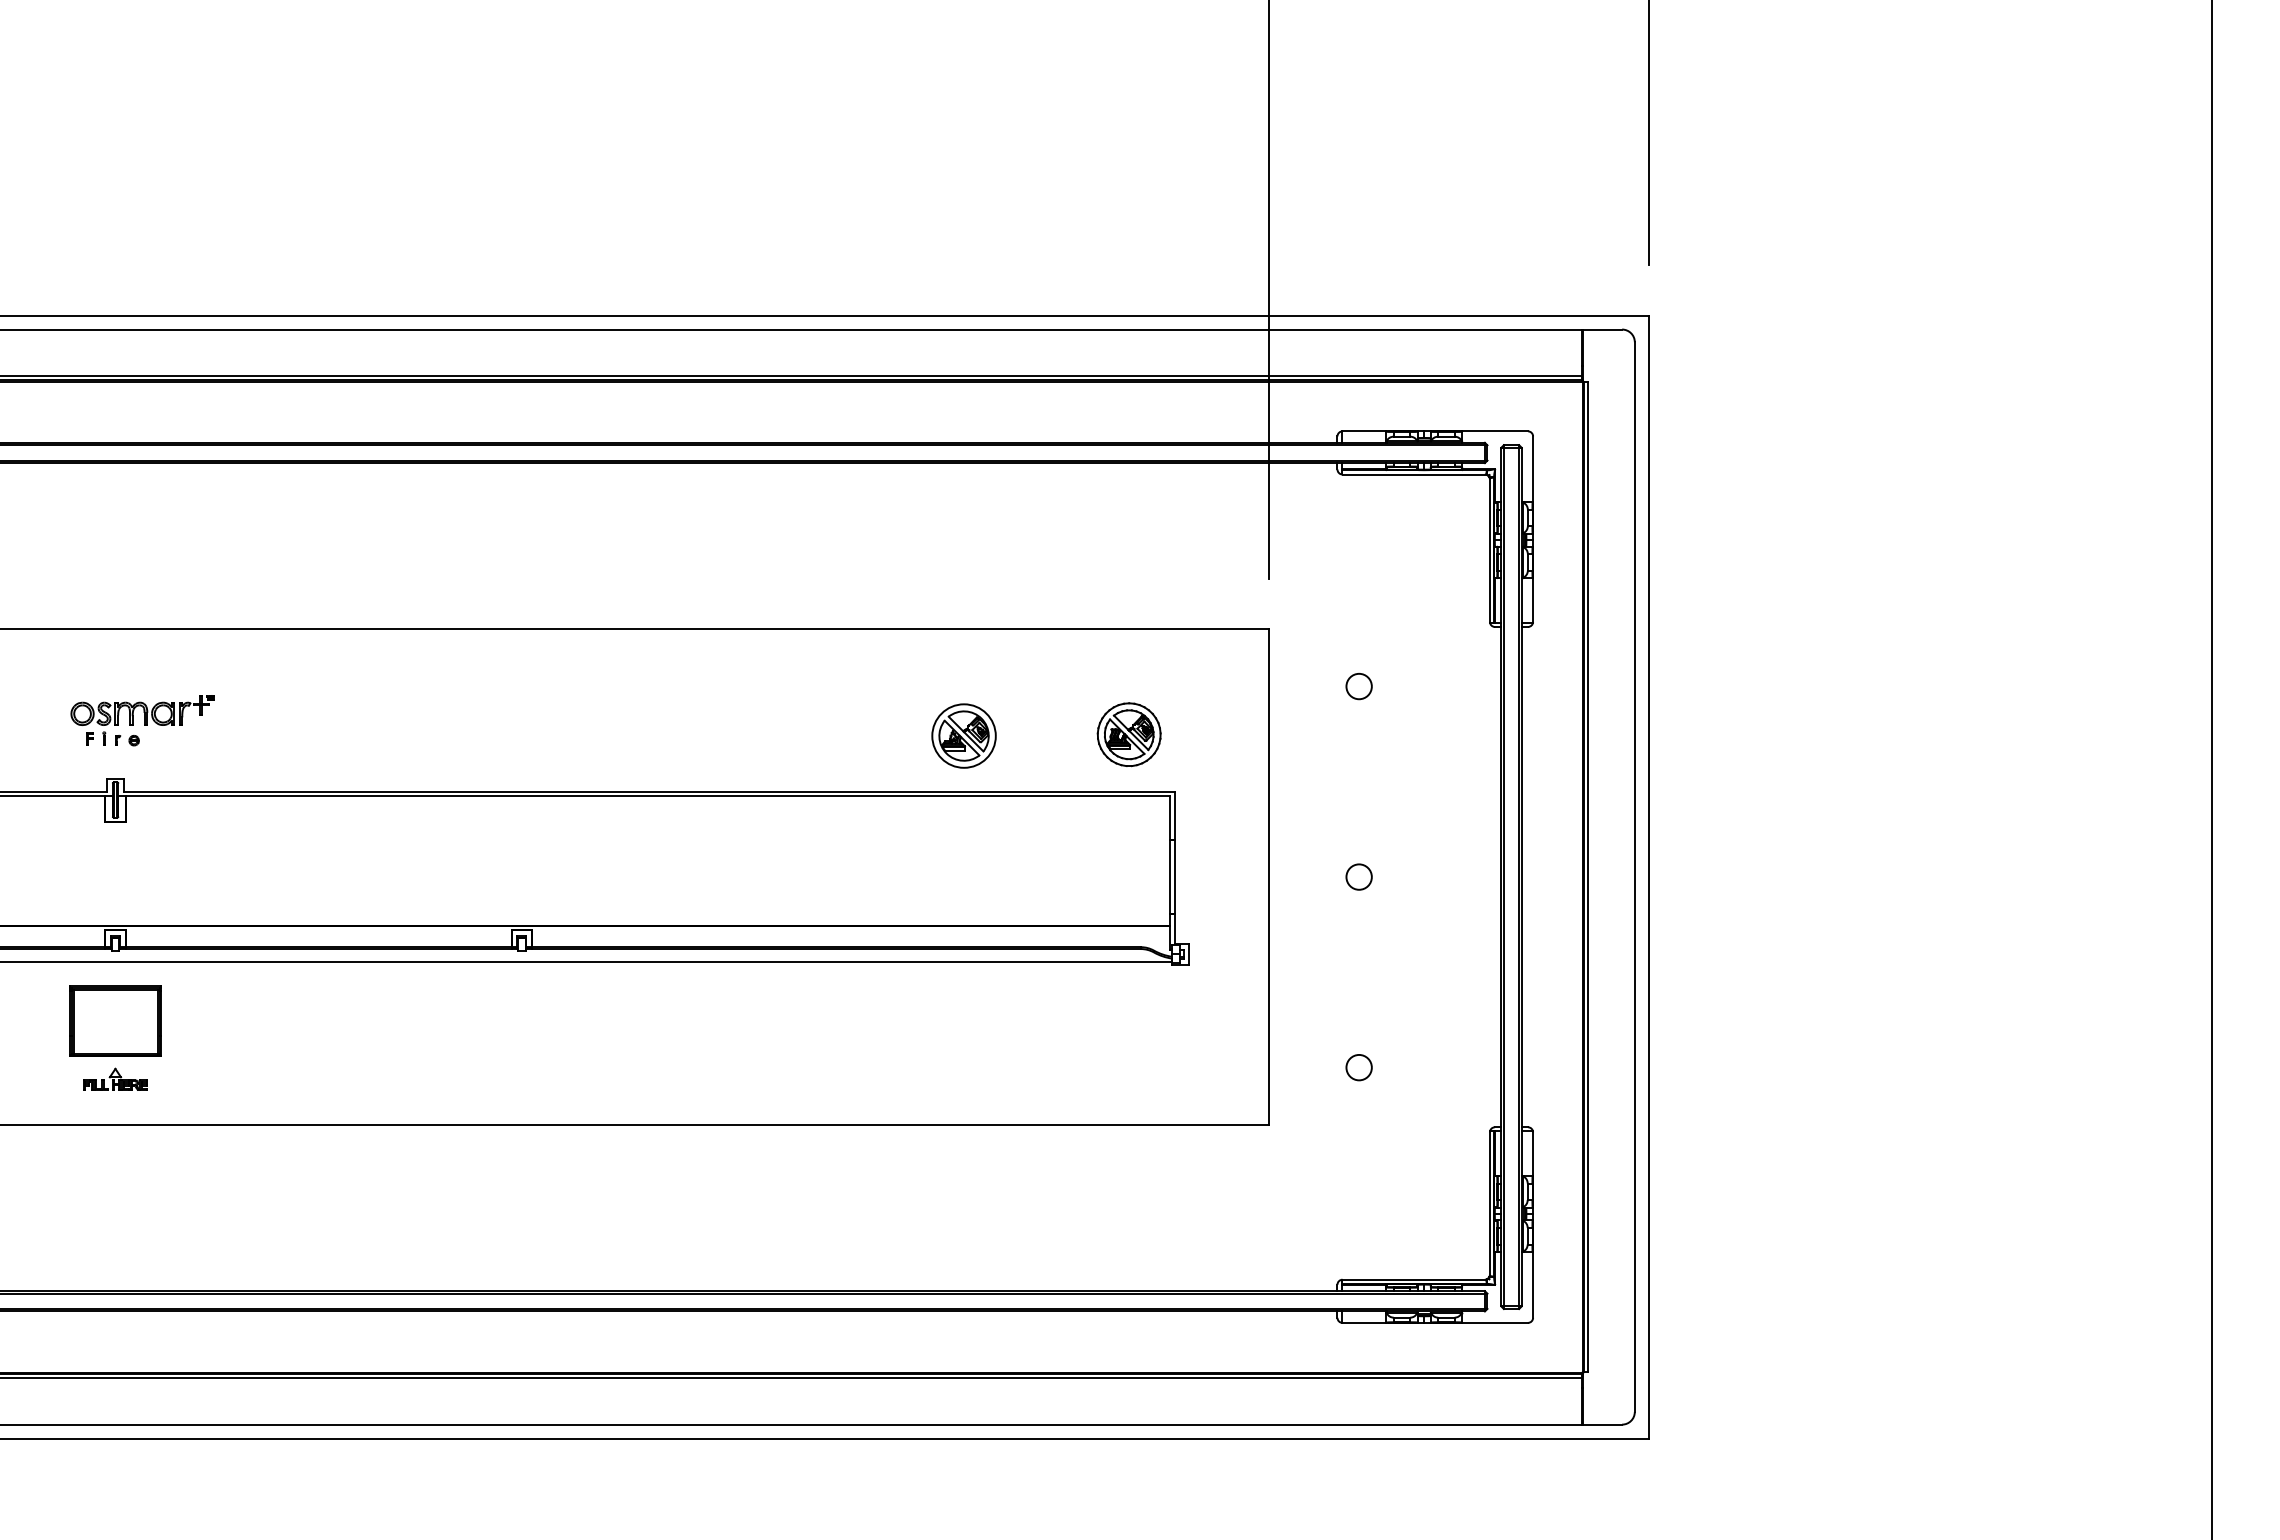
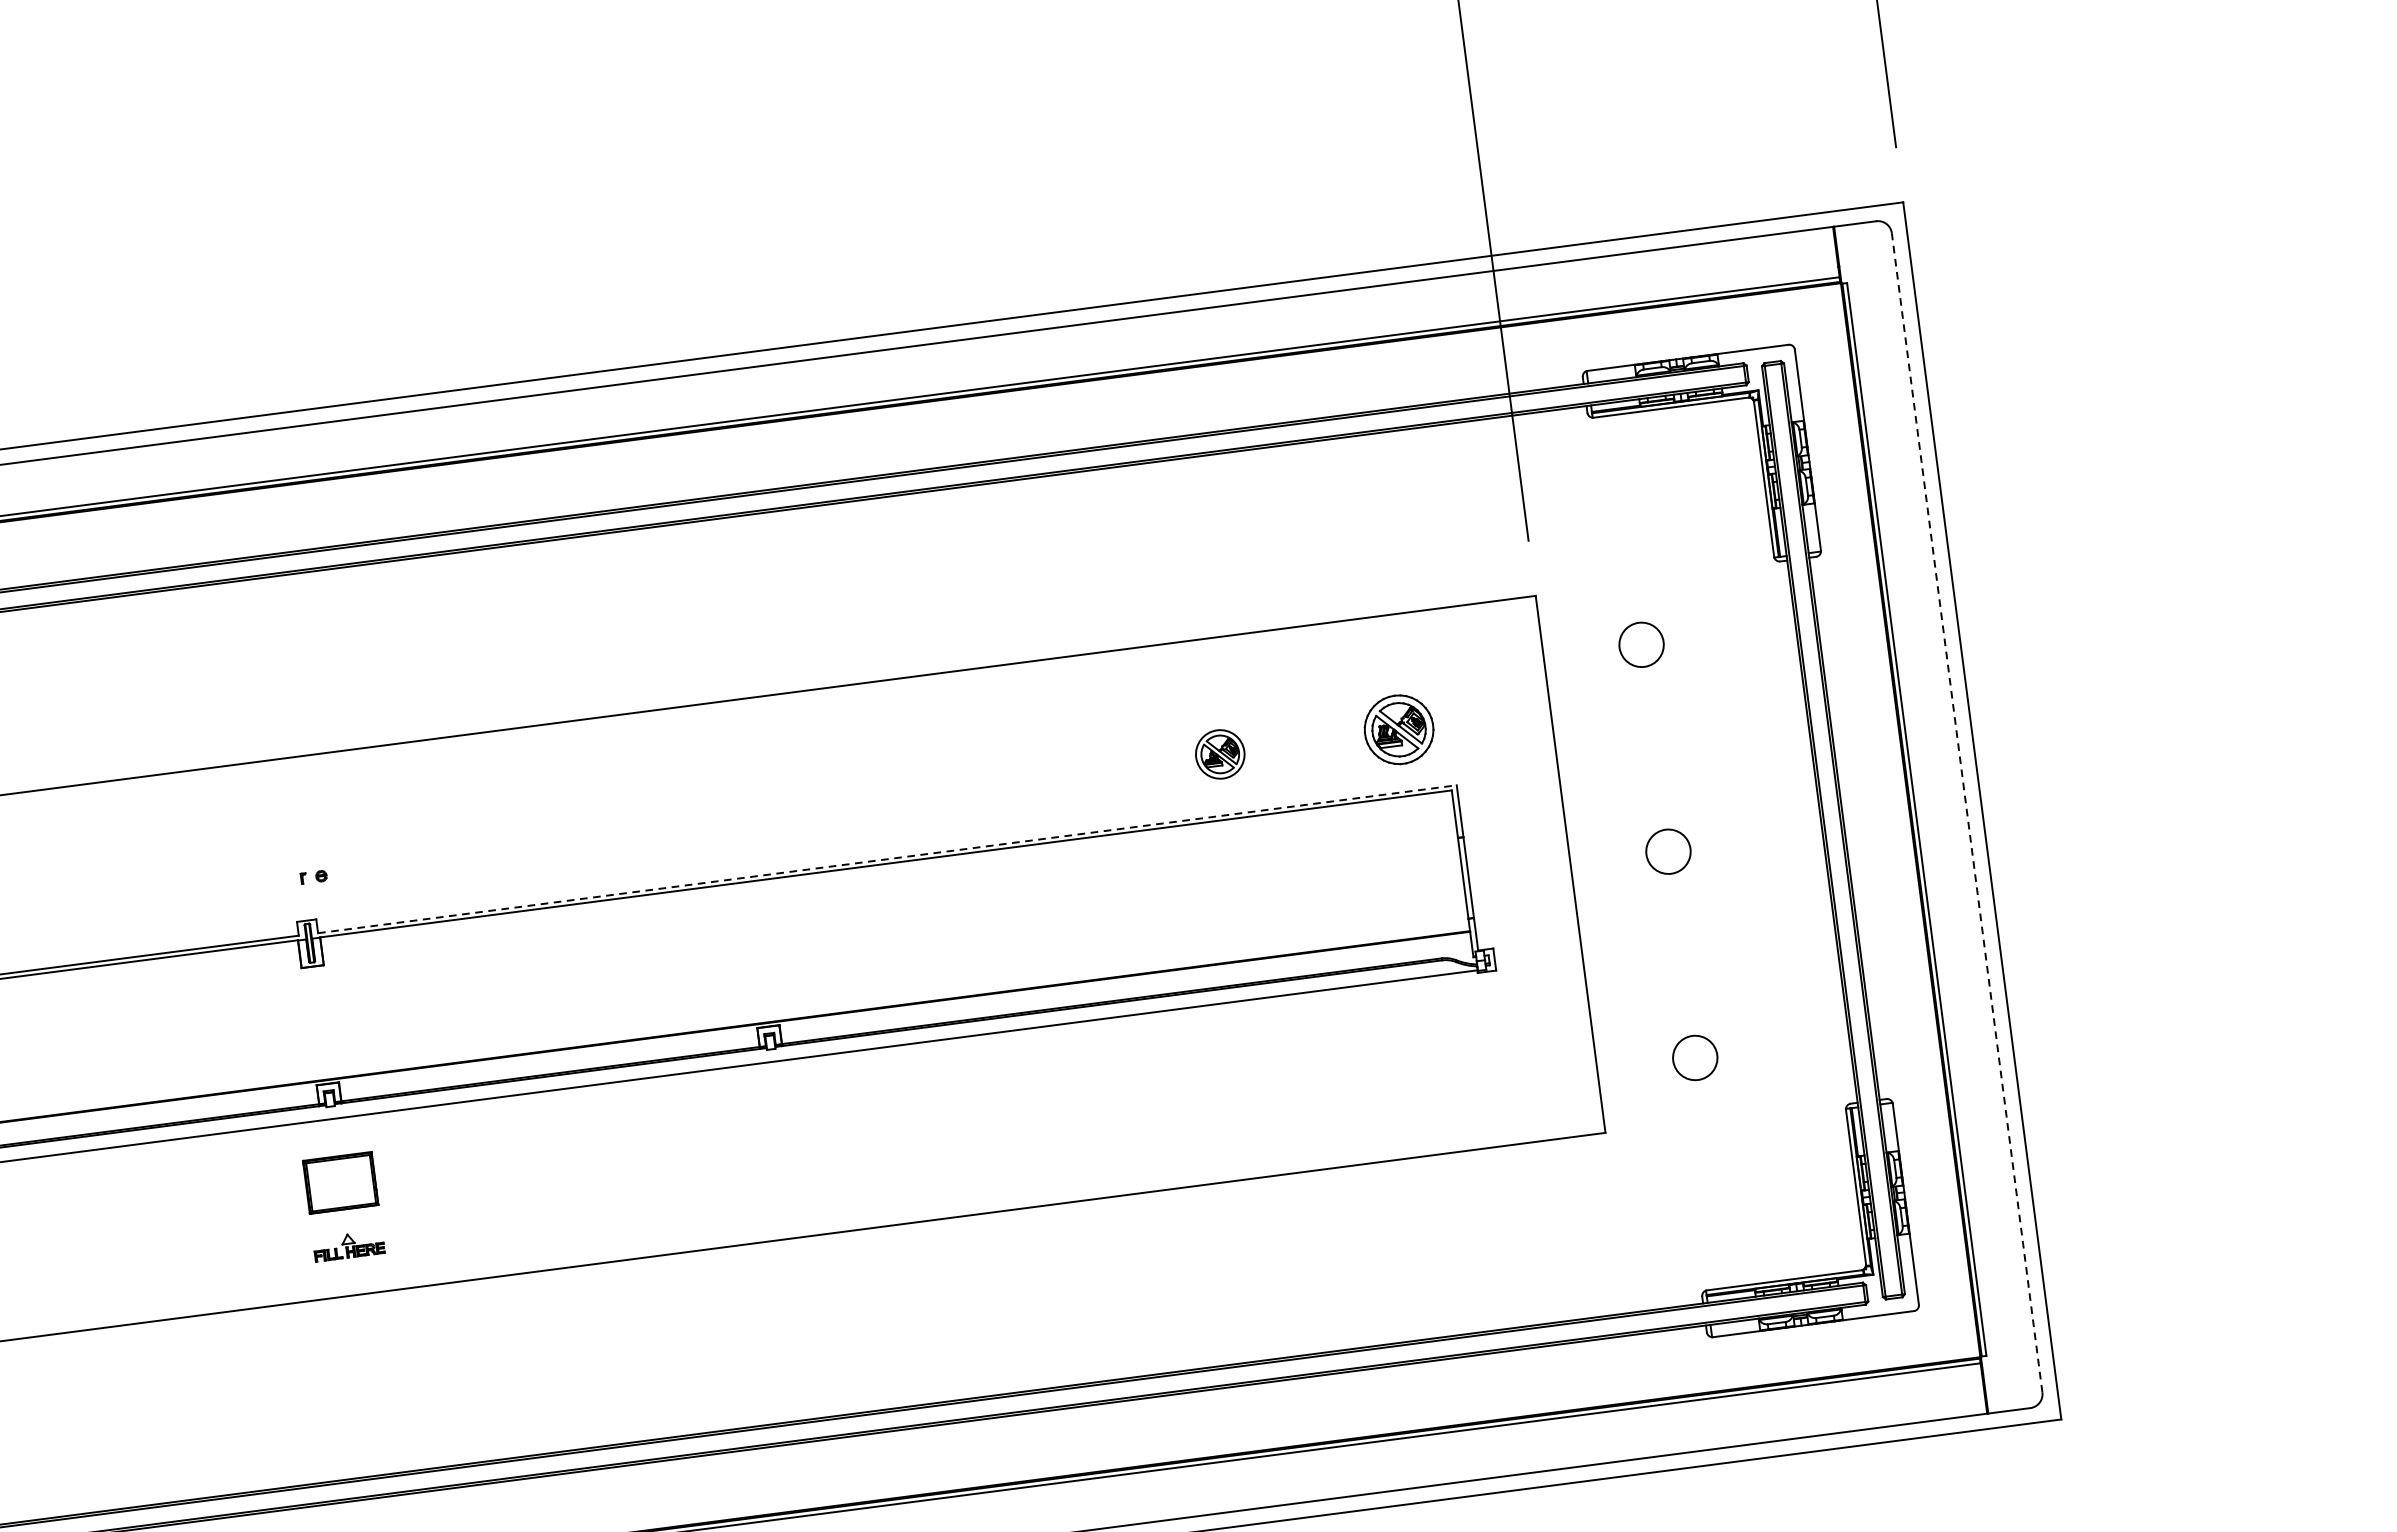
circle: (1358, 686) -> (1640, 645), size x1.6
part: (142, 720) -> (327, 853), removed
part: (963, 735) -> (1219, 753), size x0.7
line: (650, 791) -> (888, 858), solid -> dashed
circle: (1358, 876) -> (1667, 851), size x1.6
line: (1634, 877) -> (1966, 813), solid -> dashed
part: (115, 1020) -> (340, 1182), size x0.7
circle: (1358, 1067) -> (1694, 1058), size x1.6

